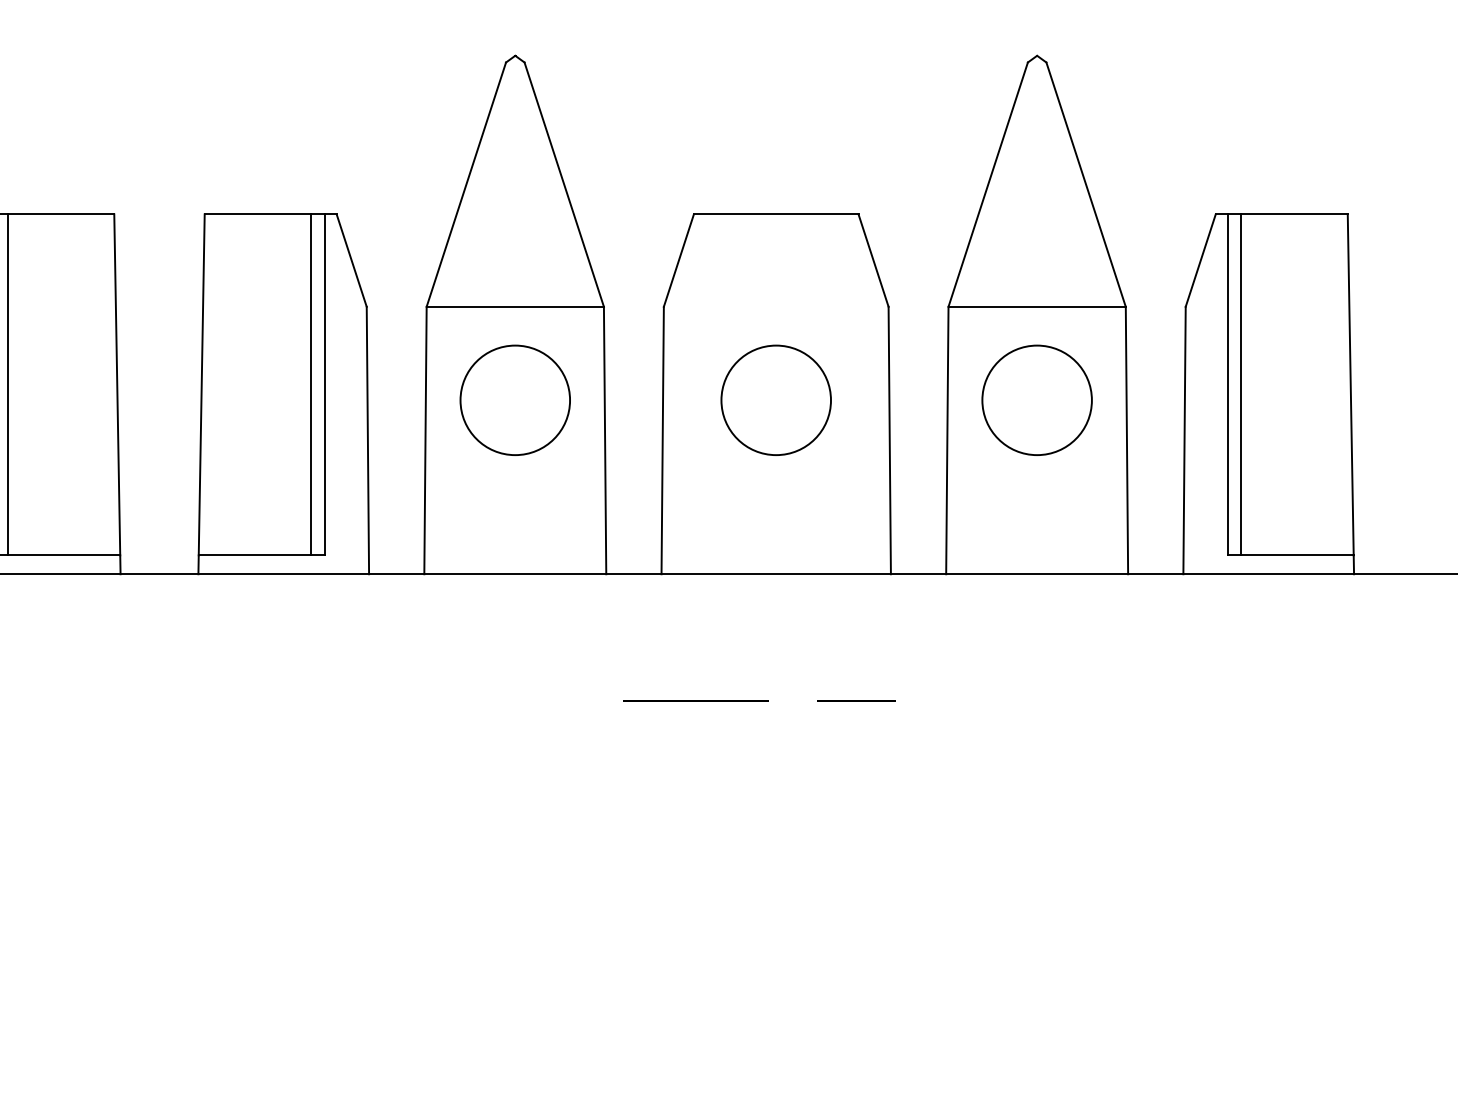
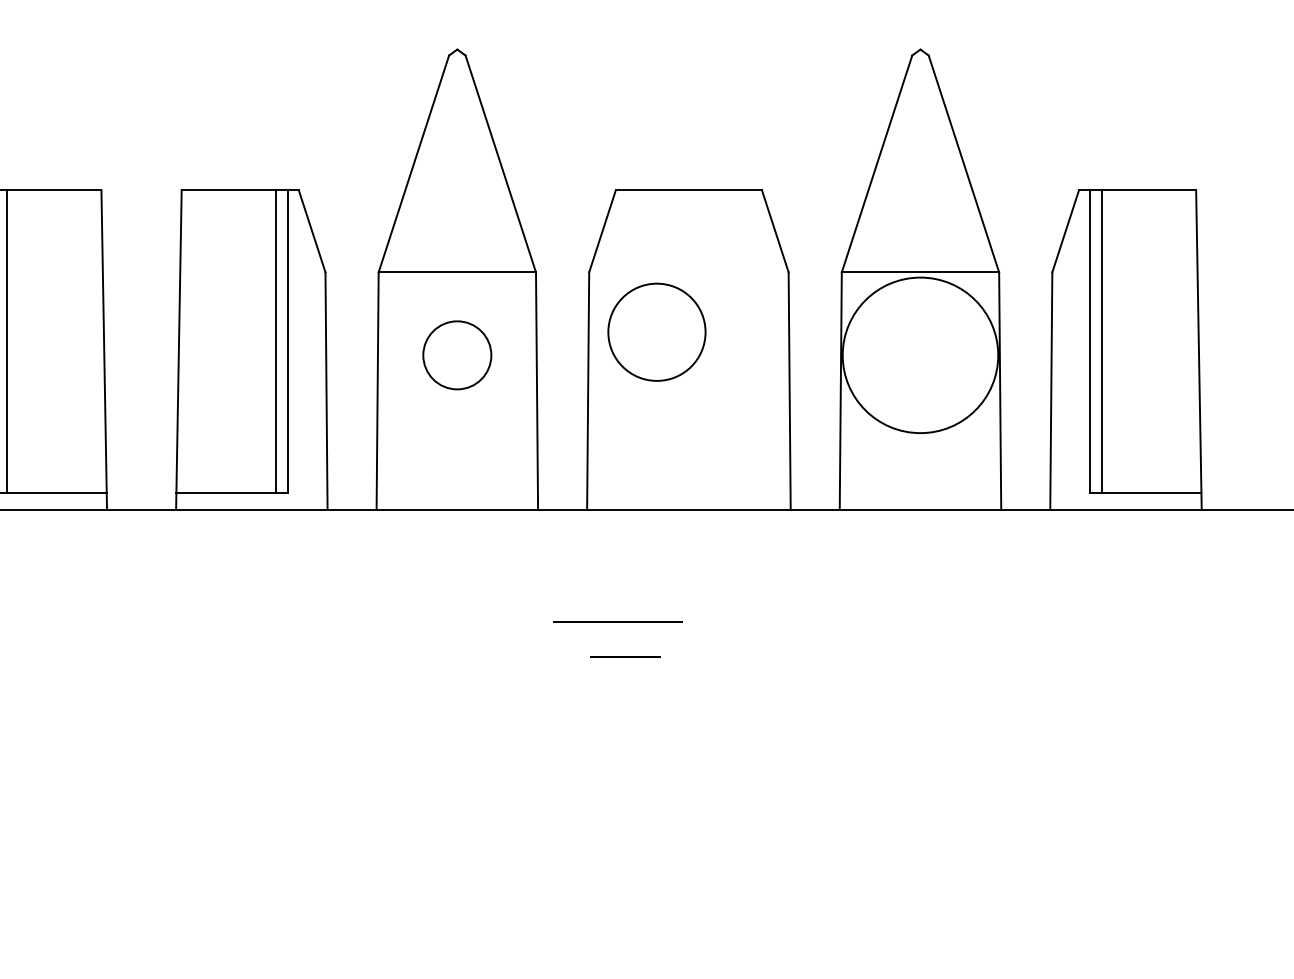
circle: (775, 399) -> (656, 331), moved
circle: (515, 400) -> (457, 355), size x0.7
circle: (1036, 400) -> (919, 355), size x1.6
line: (856, 700) -> (625, 657), moved

